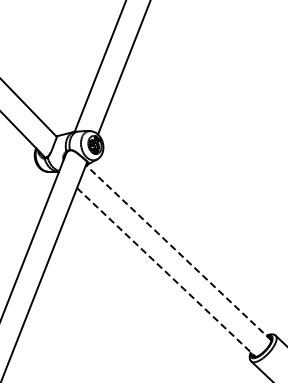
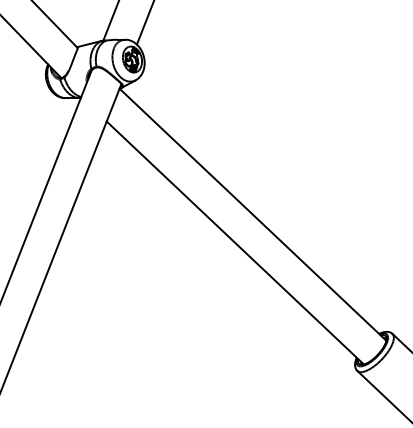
line: (178, 252) -> (252, 214), dashed -> solid
line: (166, 272) -> (235, 242), dashed -> solid

